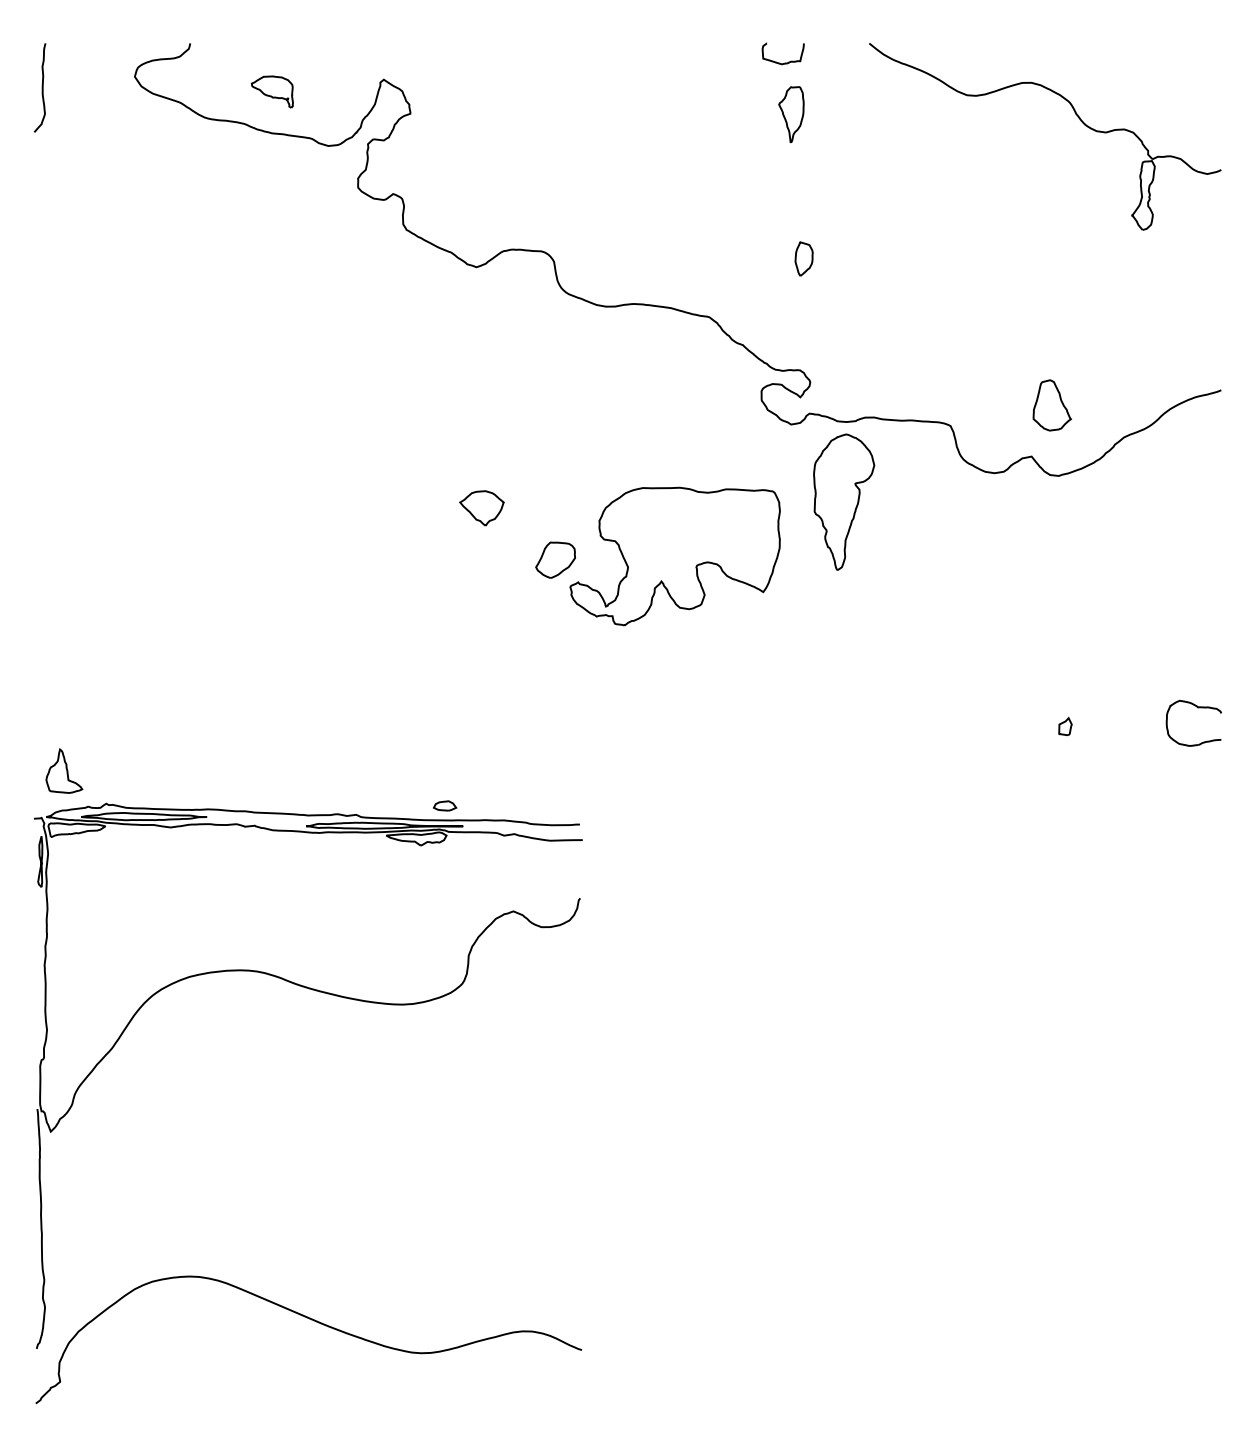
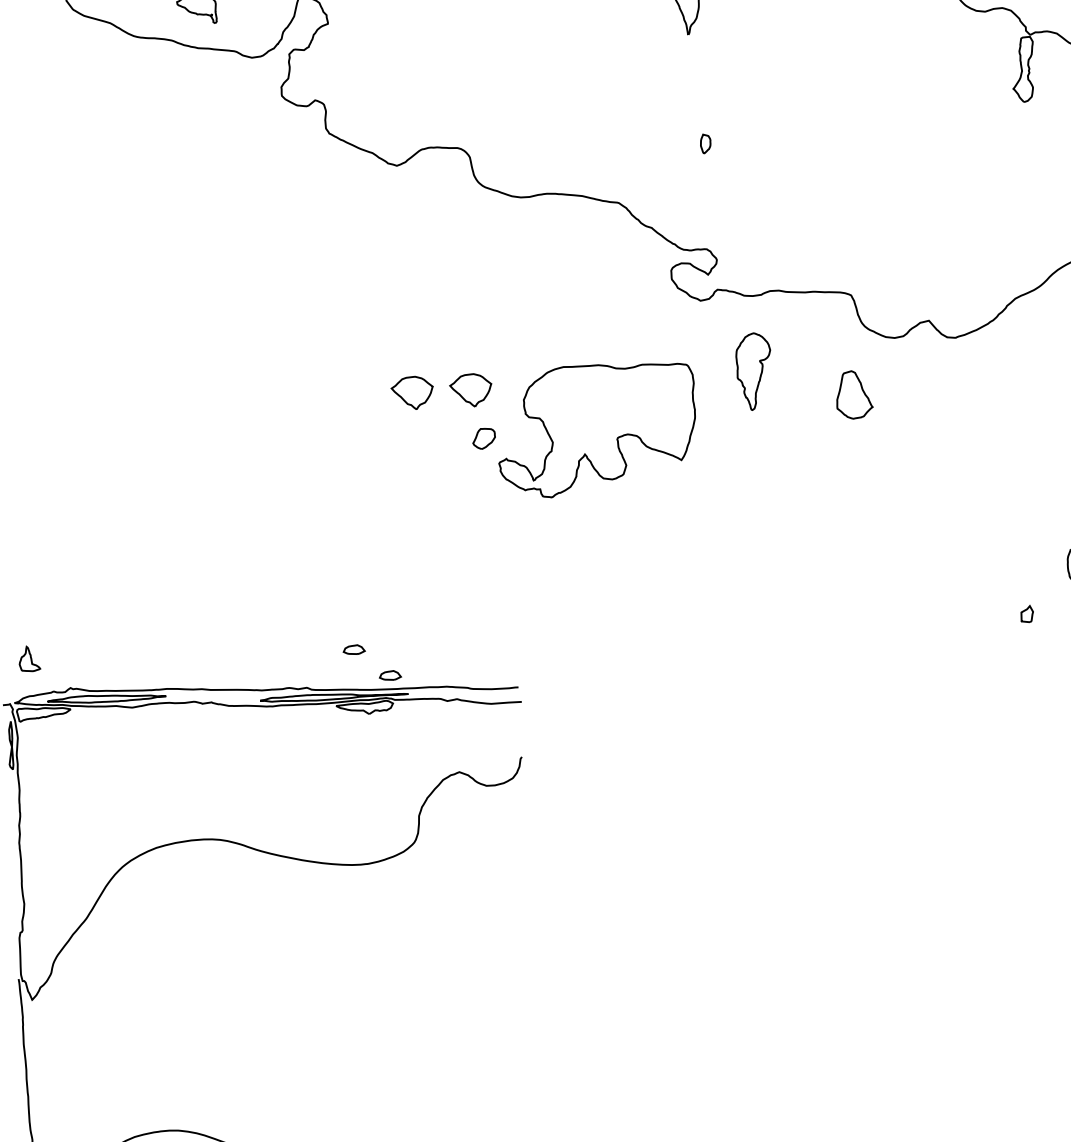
part: (803, 258) -> (705, 143), size x0.6
part: (1052, 405) -> (854, 394), moved
part: (844, 501) -> (754, 371), size x0.6
part: (543, 508) -> (470, 390), added
part: (555, 559) -> (484, 438), size x0.6
part: (1065, 726) -> (1027, 614), moved
part: (64, 770) -> (29, 658), size x0.6
part: (407, 776) -> (353, 649), added

